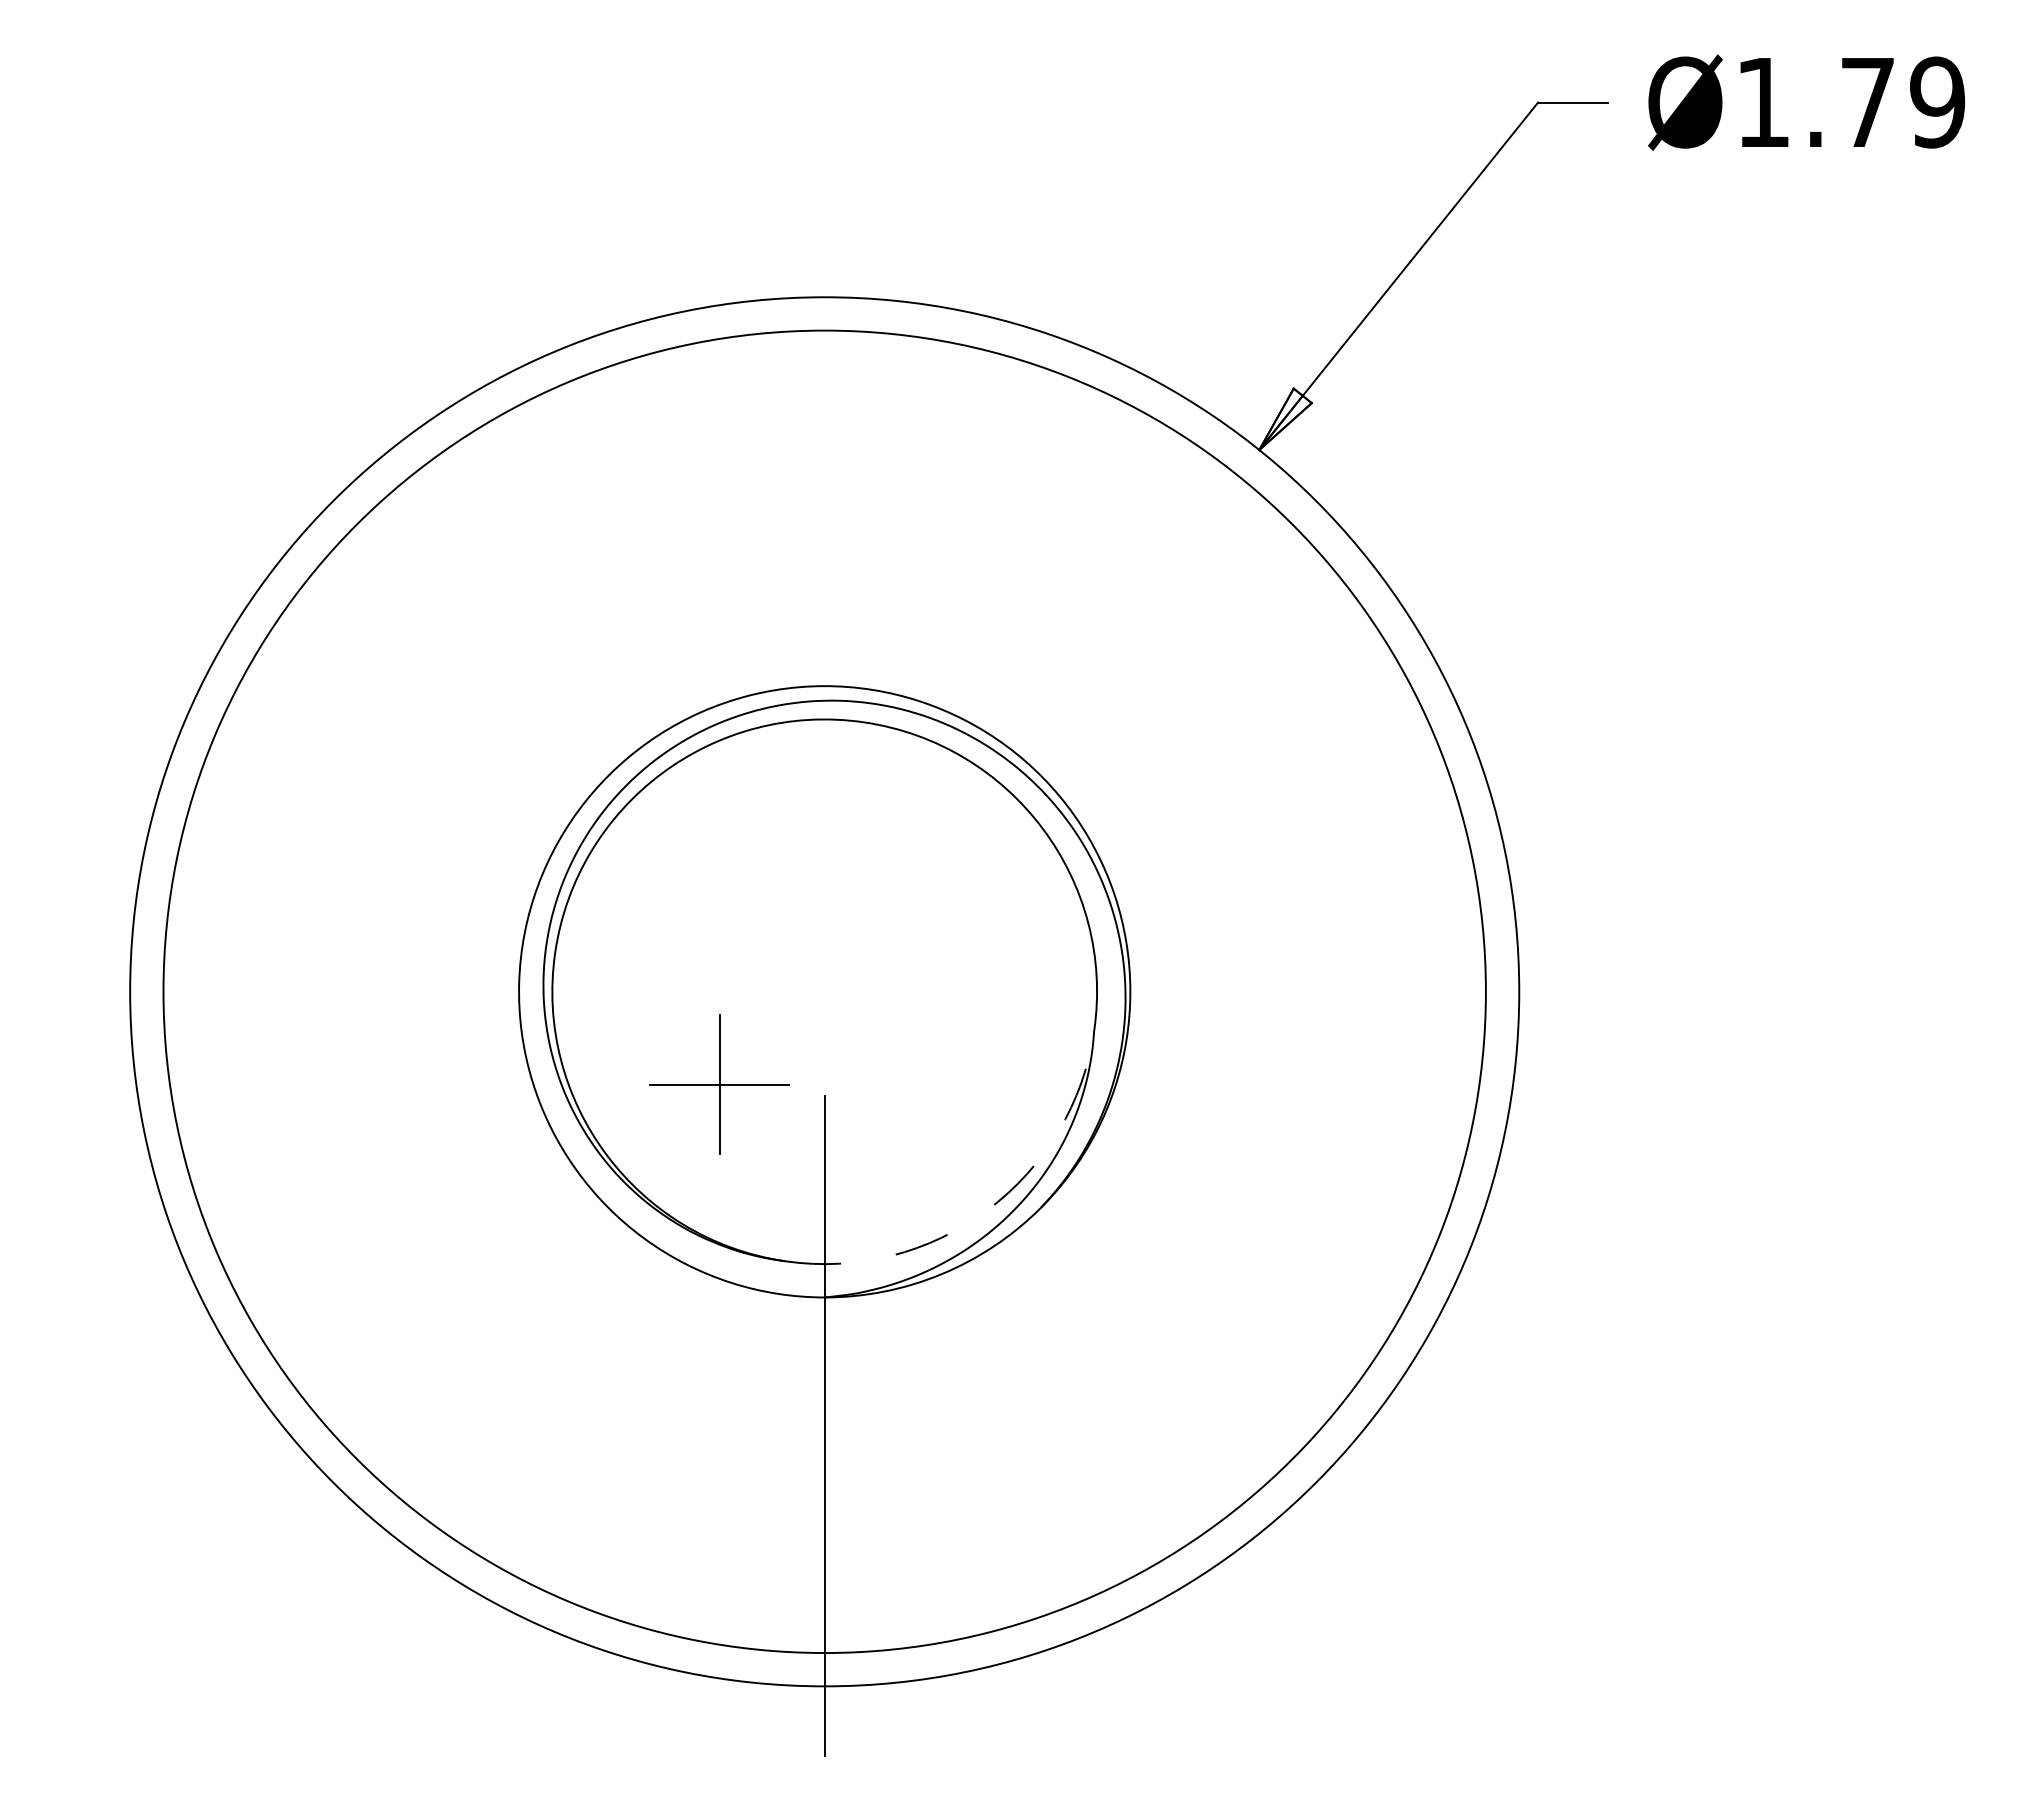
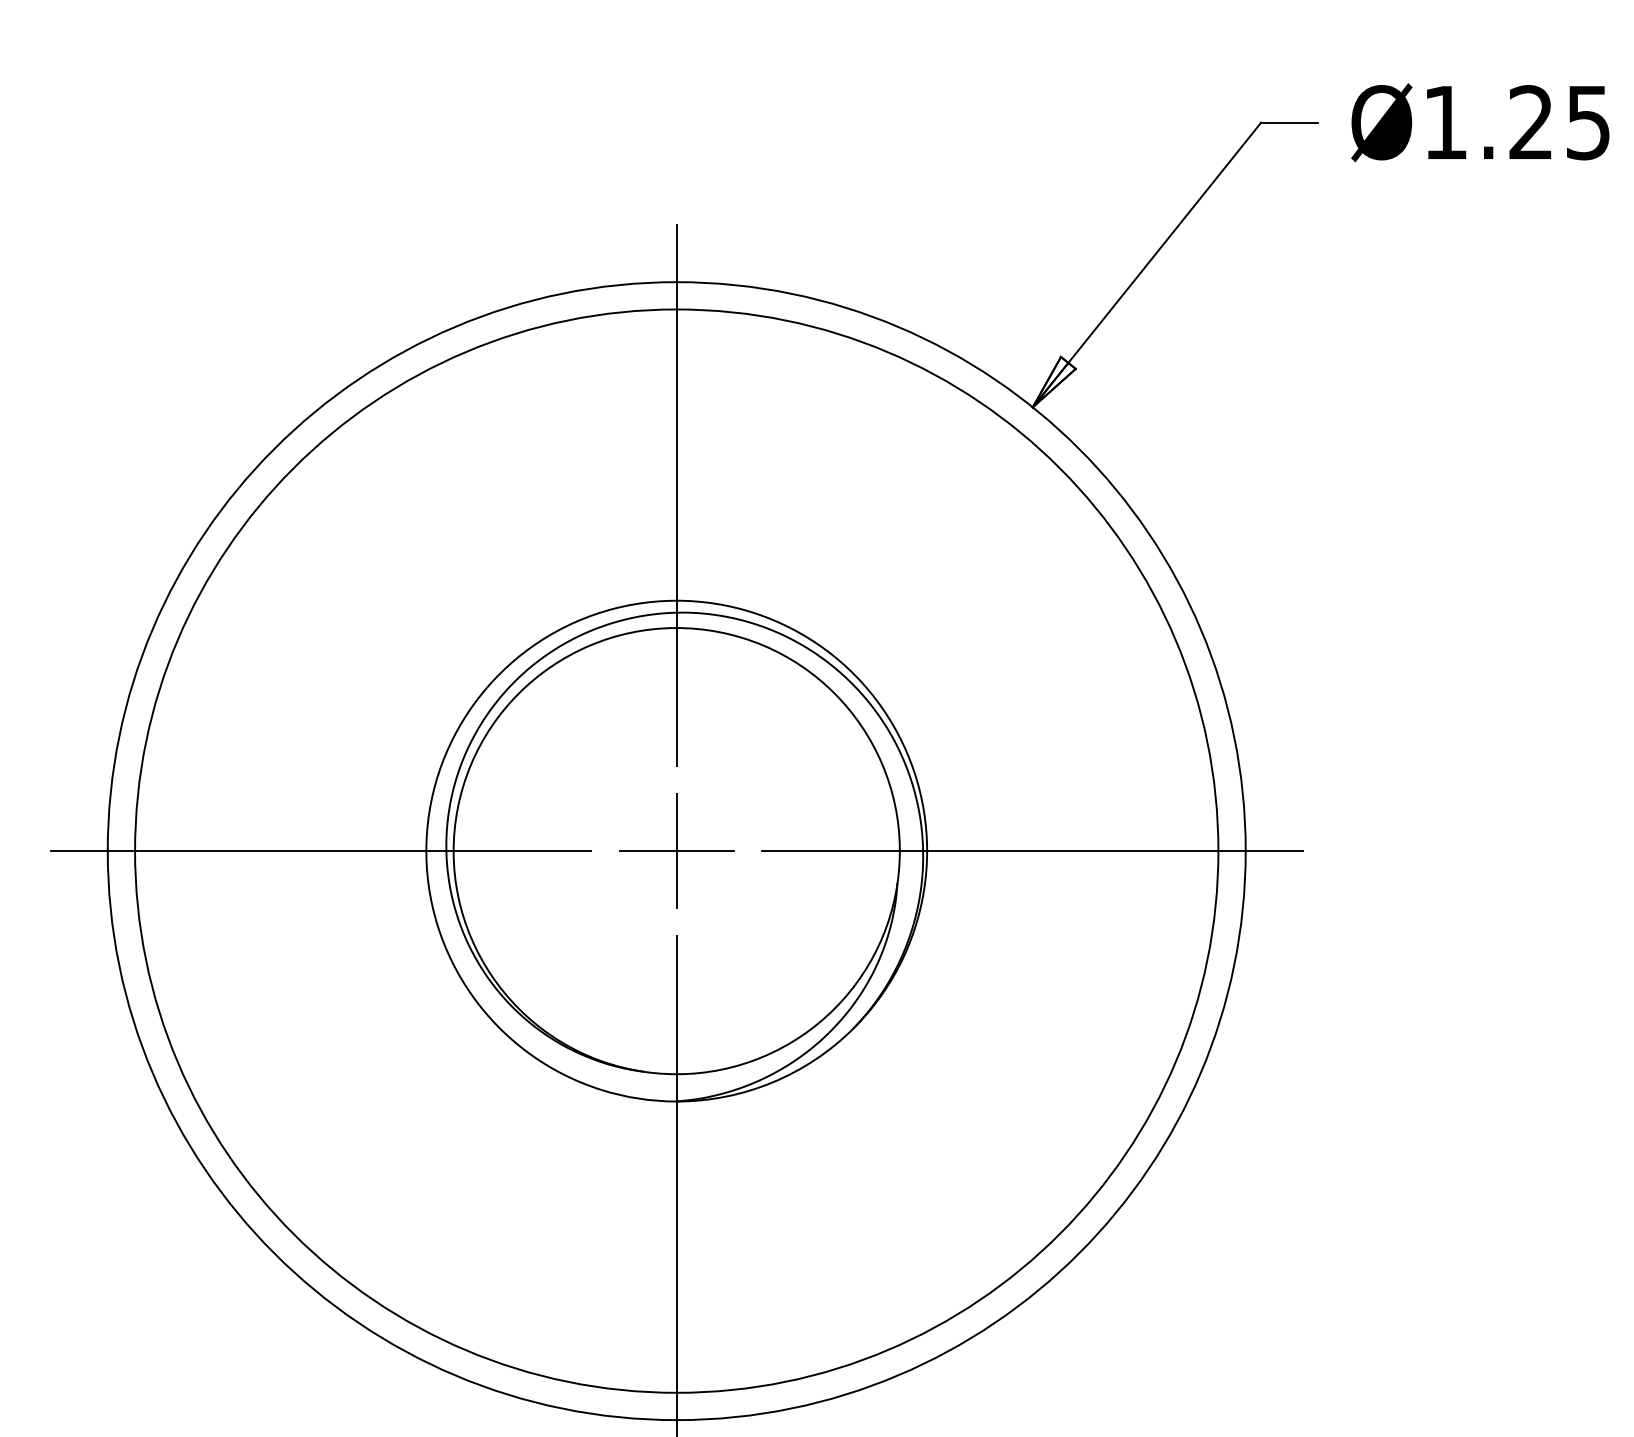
text: (1903, 102) -> (1560, 122), Ø1.79 -> Ø1.25
line: (824, 557) -> (676, 495), added
line: (390, 991) -> (321, 850), added
line: (1258, 991) -> (1032, 850), added
part: (719, 1084) -> (676, 850), moved
arc: (987, 1210) -> (810, 1030), dashed -> solid

